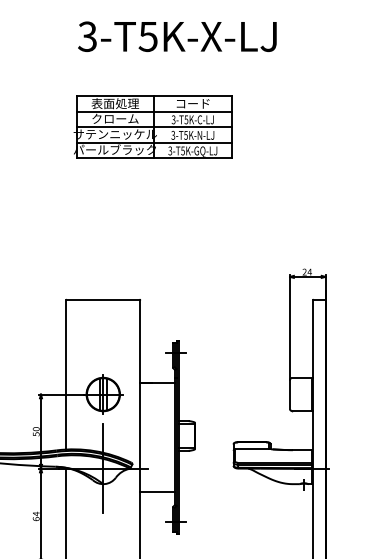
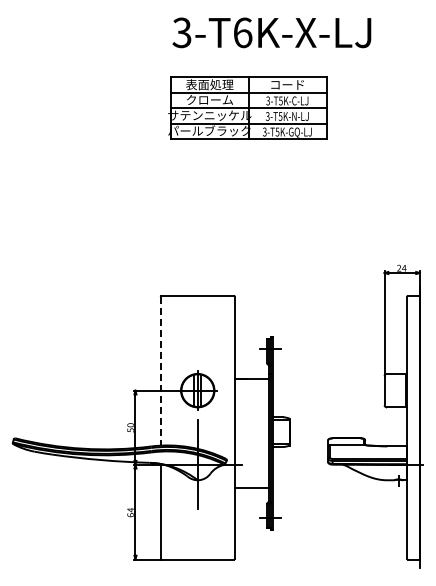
text: (148, 36) -> (242, 32), 3-T5K-X-LJ -> 3-T6K-X-LJ
part: (153, 126) -> (247, 107), moved
line: (66, 375) -> (160, 371), solid -> dashed

